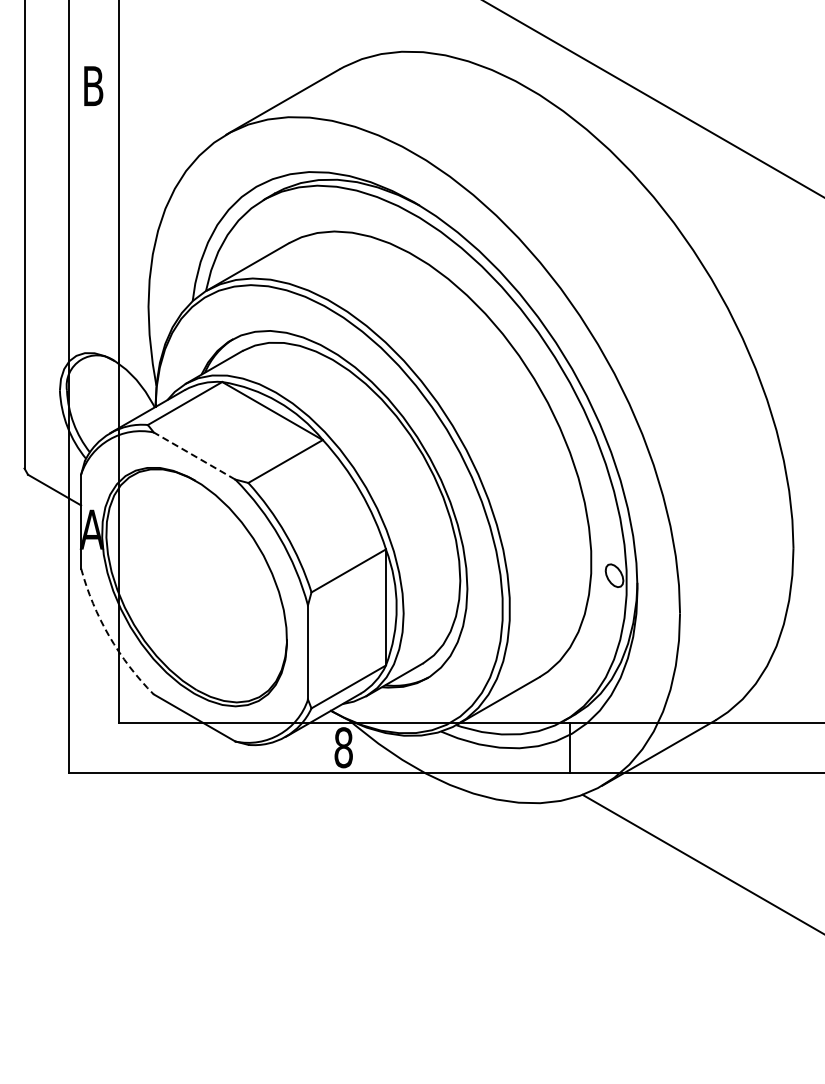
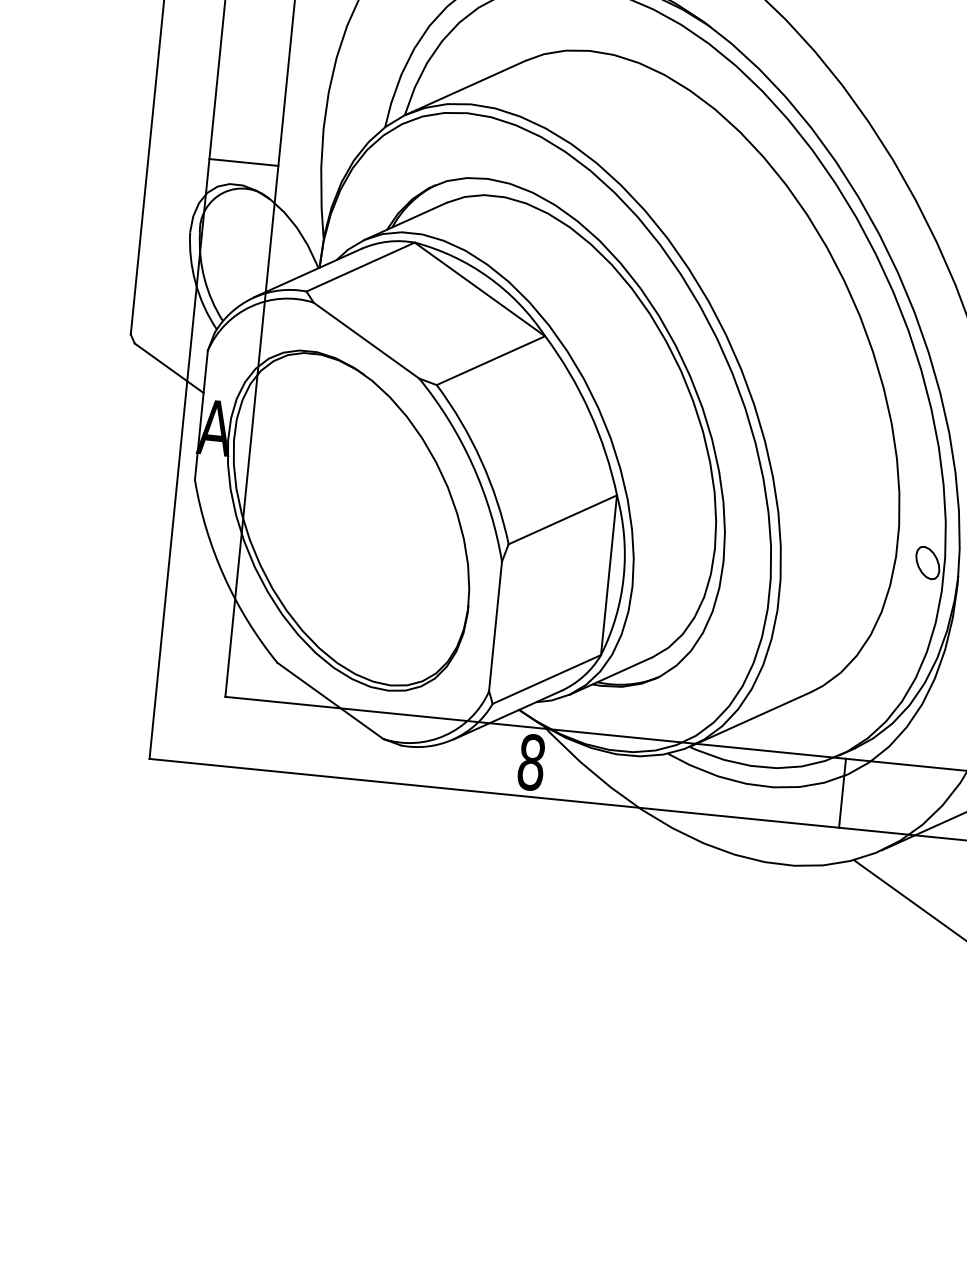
line: (93, 336) -> (243, 162), added
line: (194, 456) -> (366, 341), dashed -> solid
arc: (109, 636) -> (224, 577), dashed -> solid

